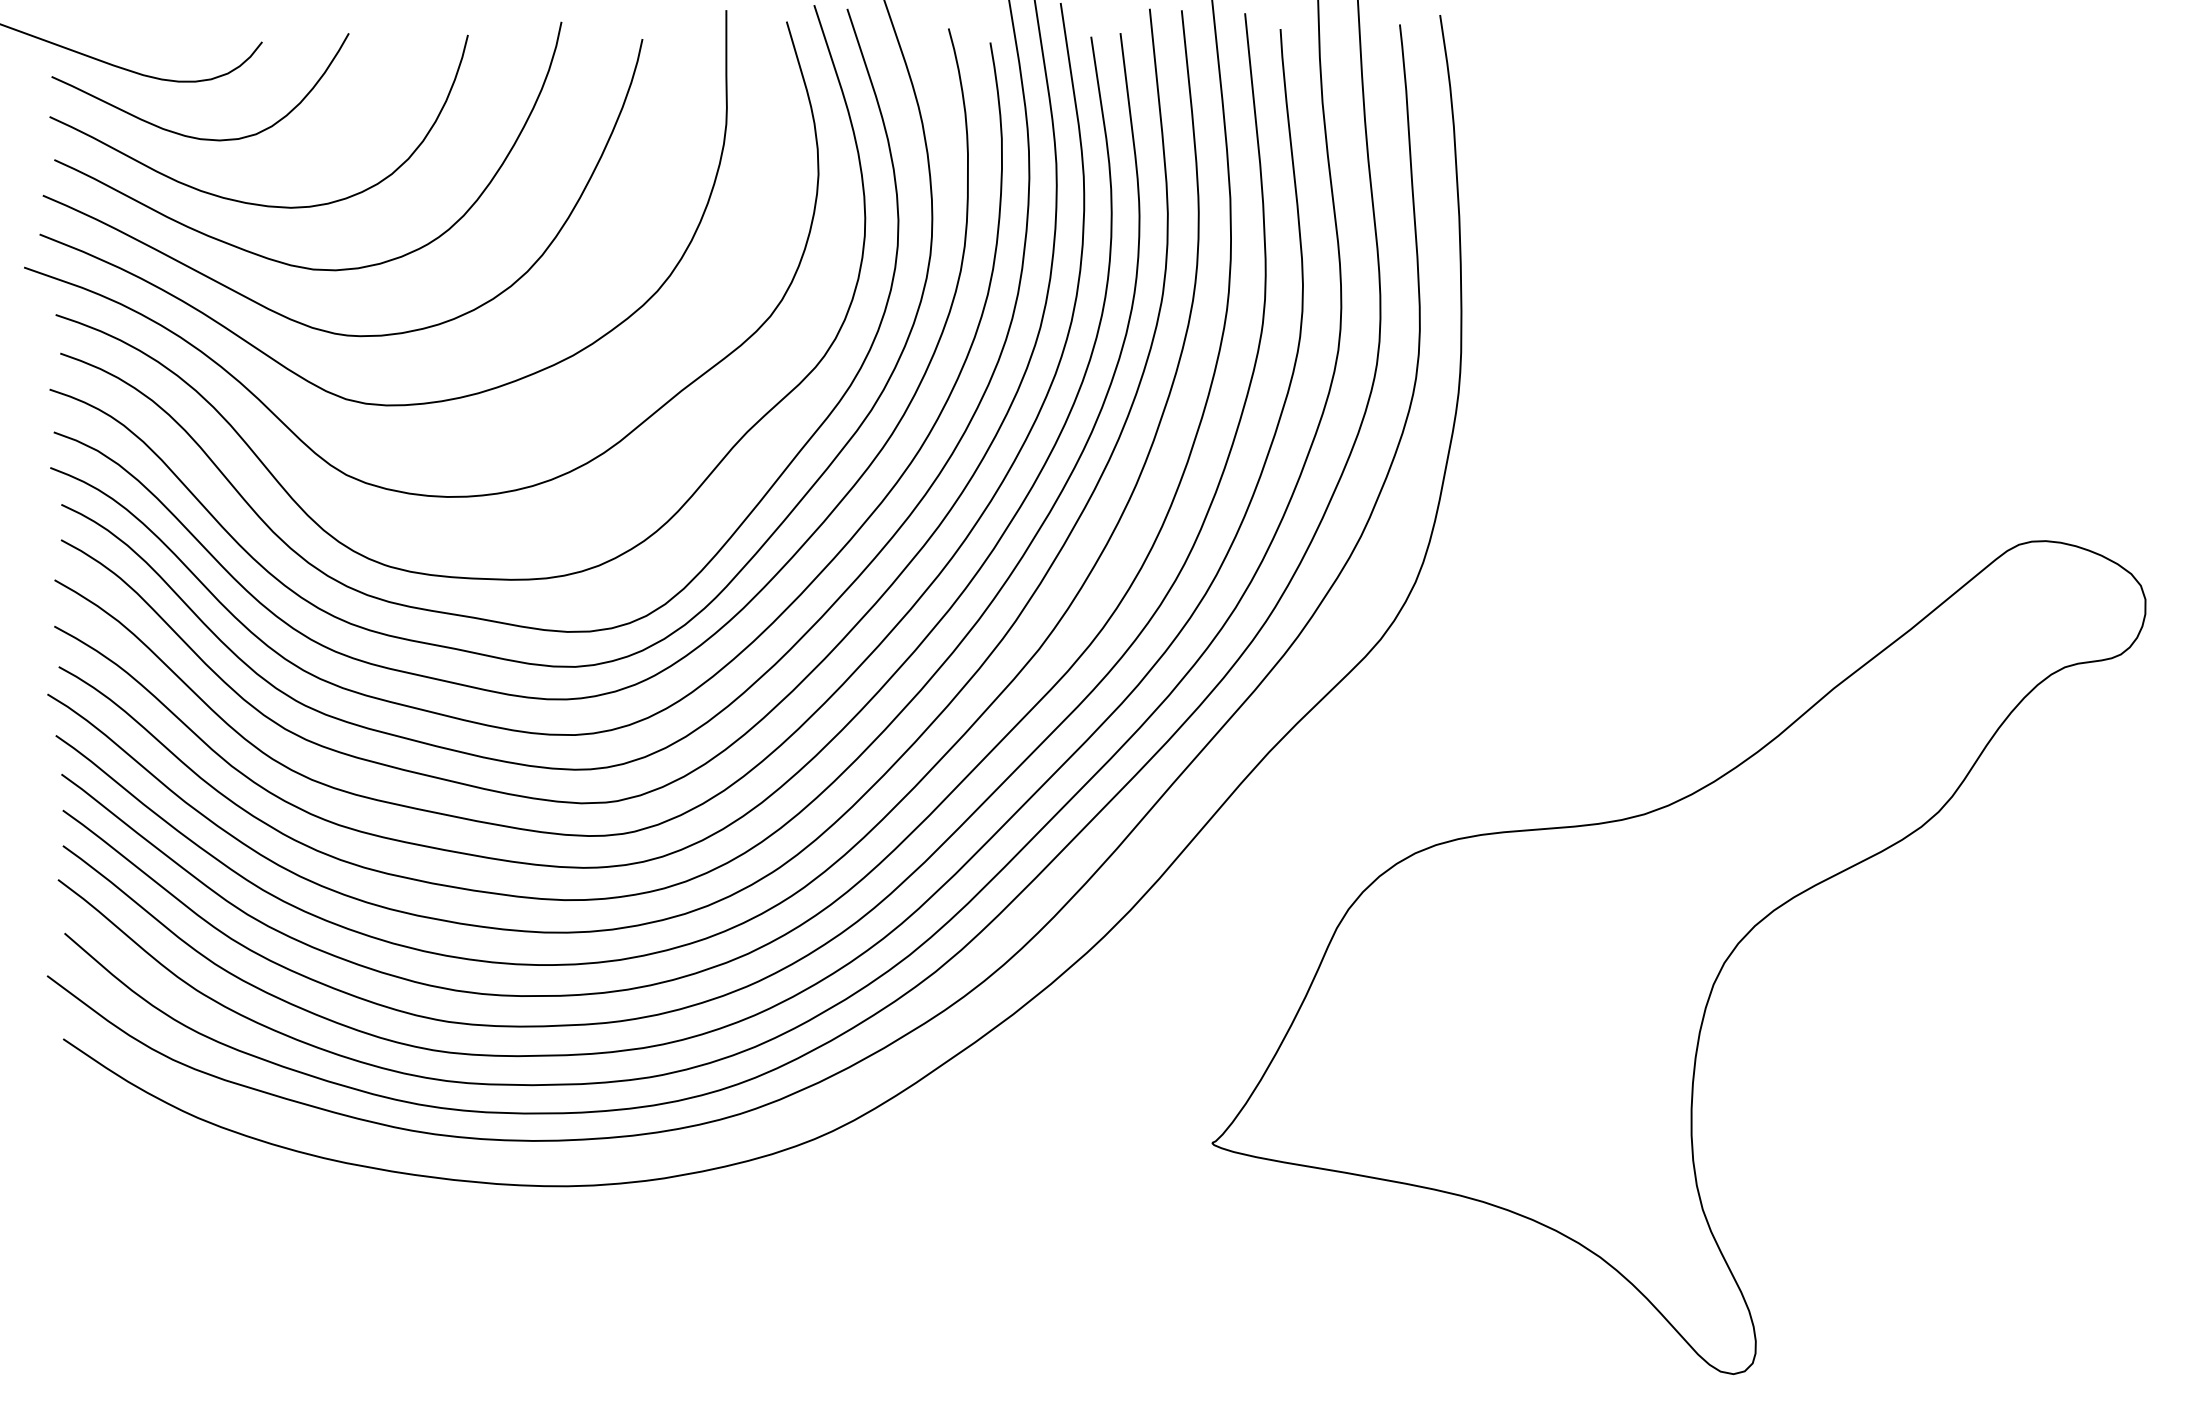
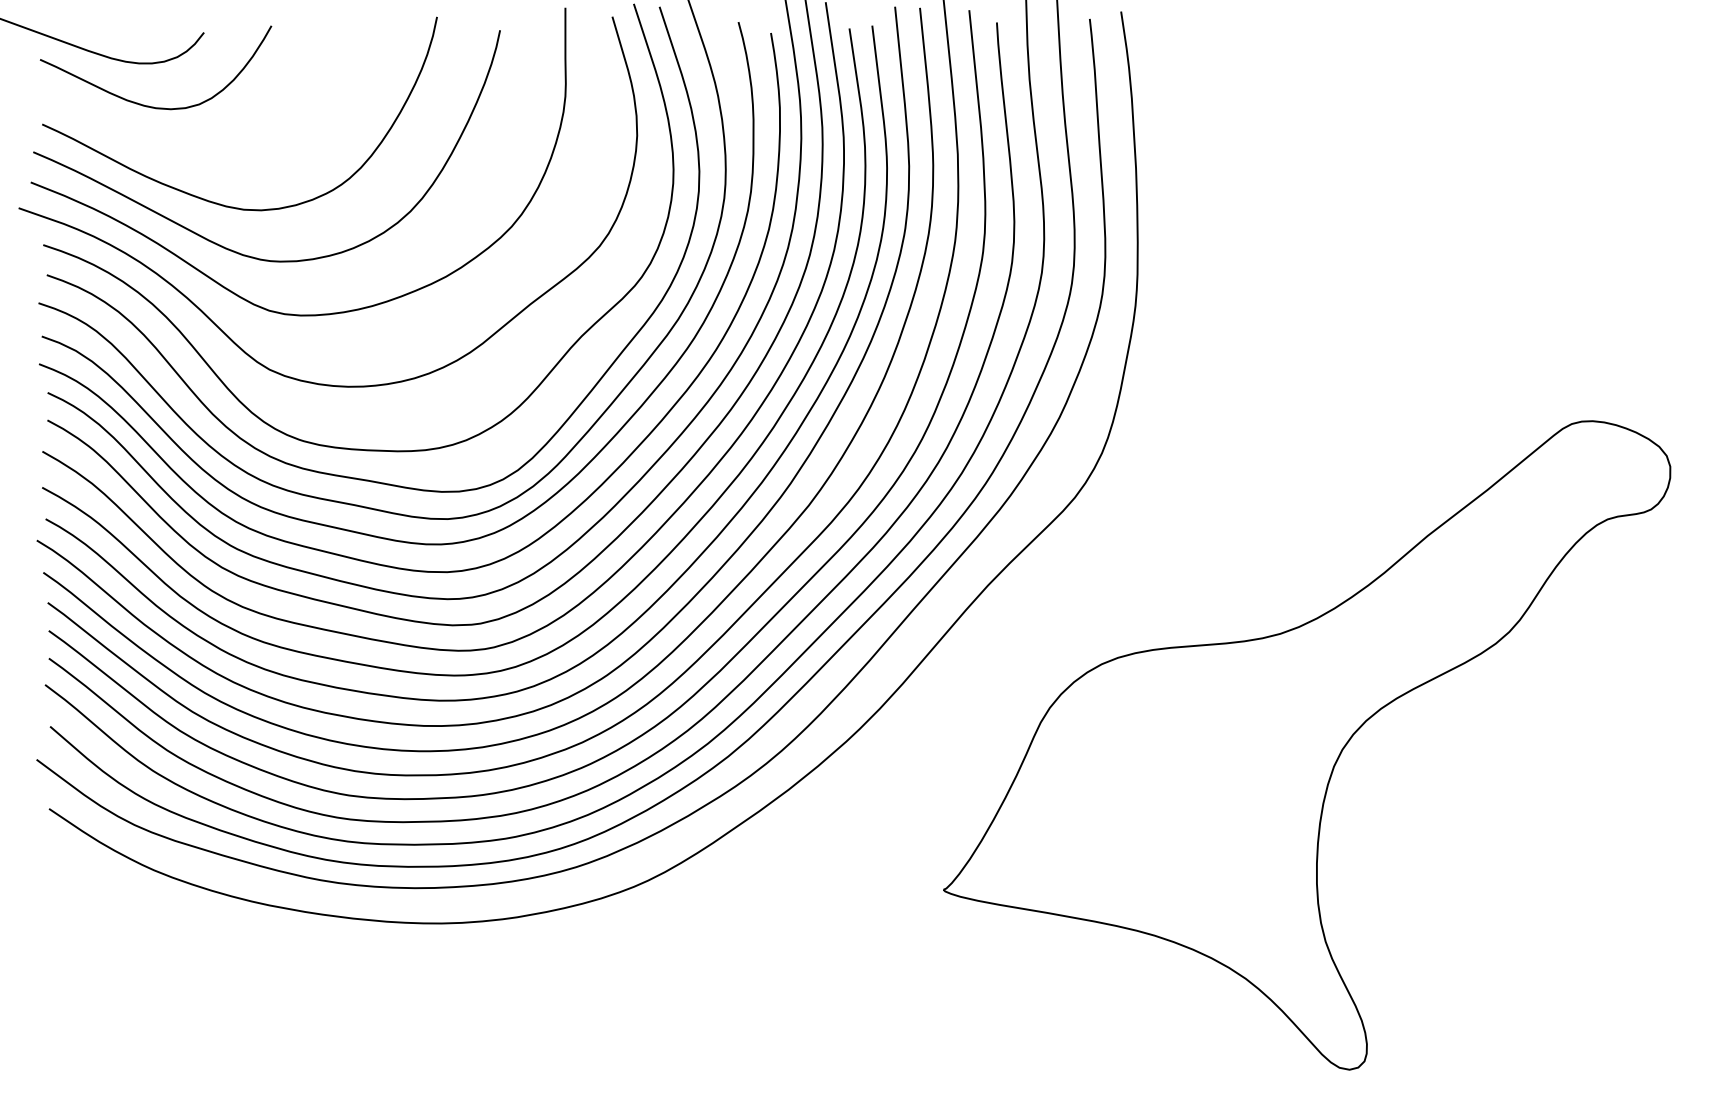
curve: (239, 199) -> (186, 155), removed

